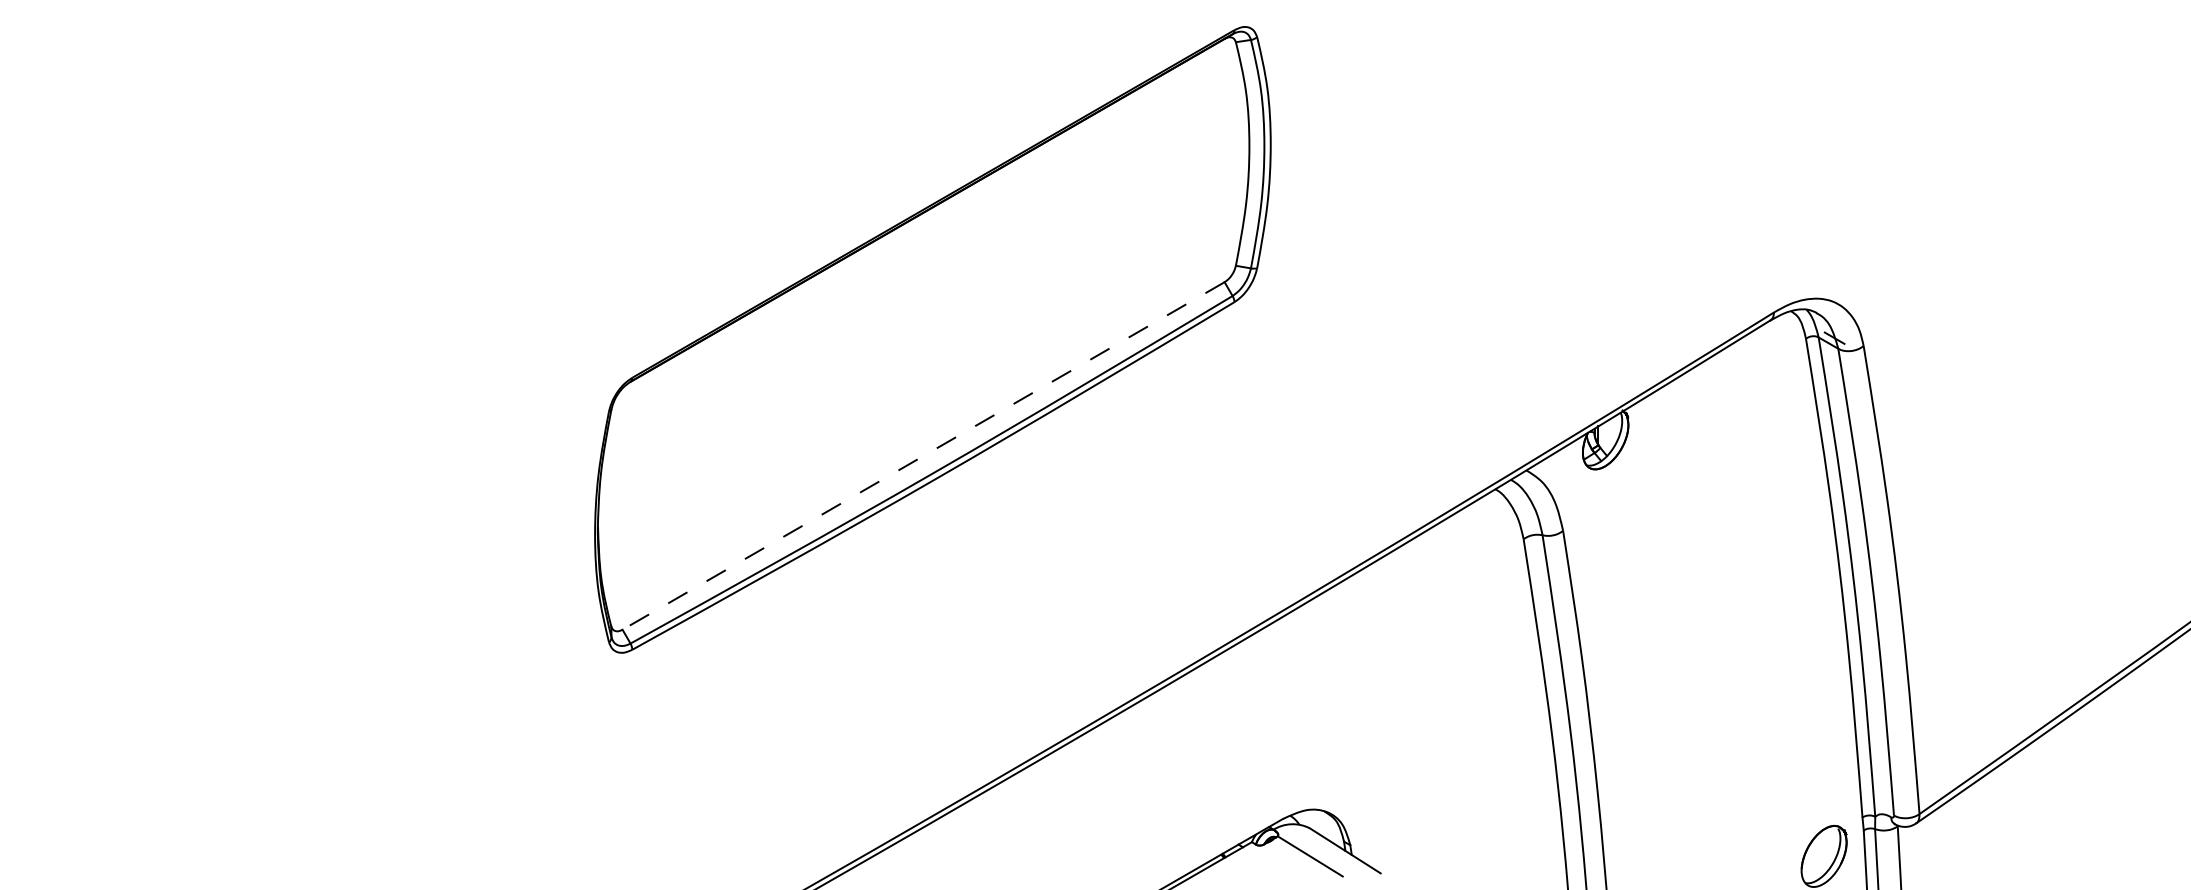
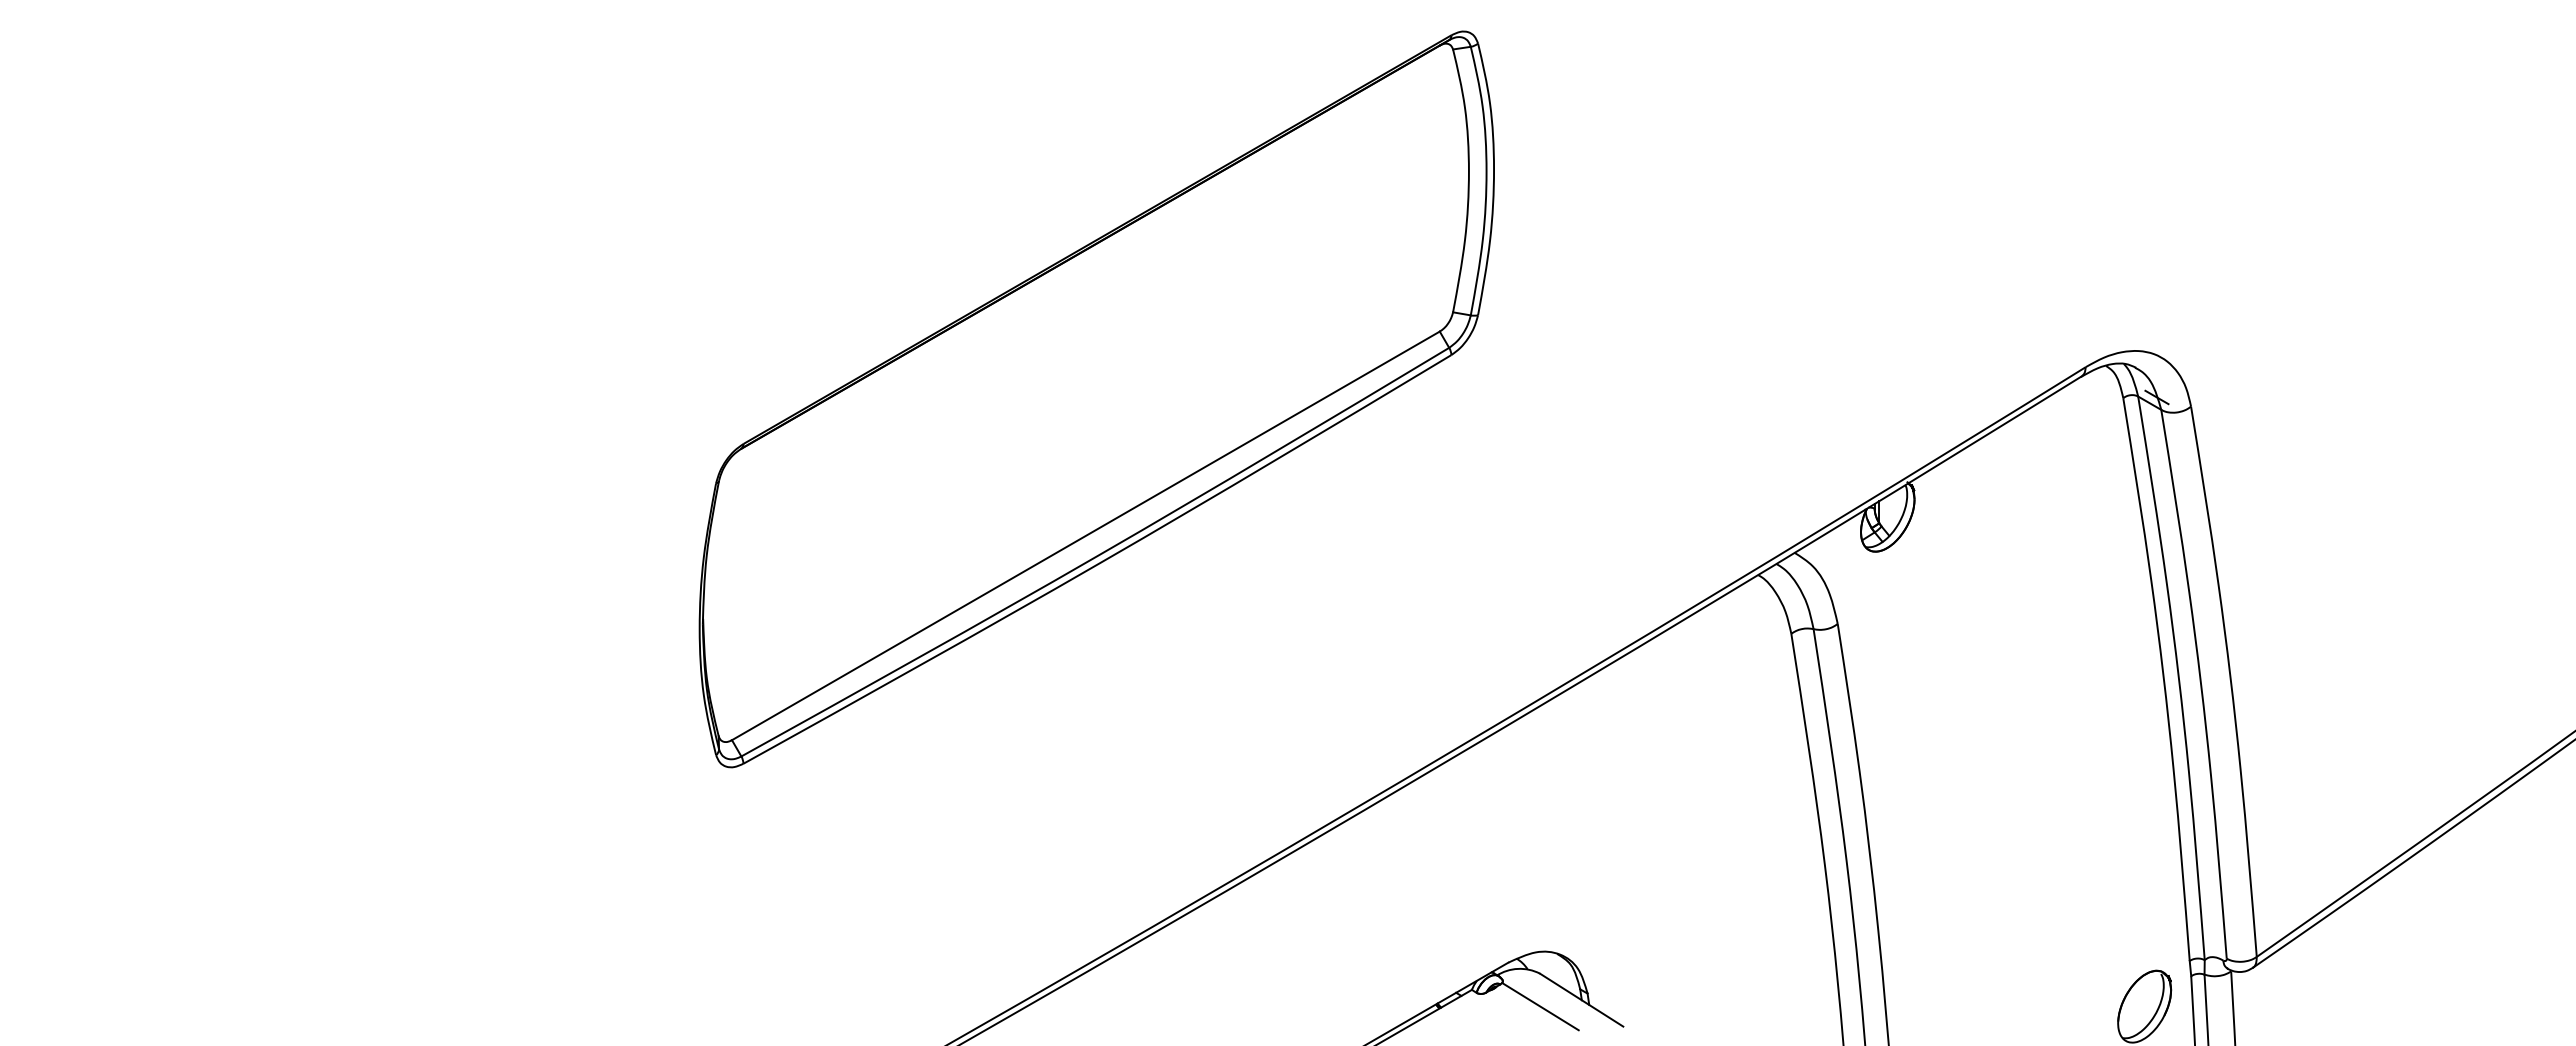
line: (923, 455) -> (1085, 535), dashed -> solid

